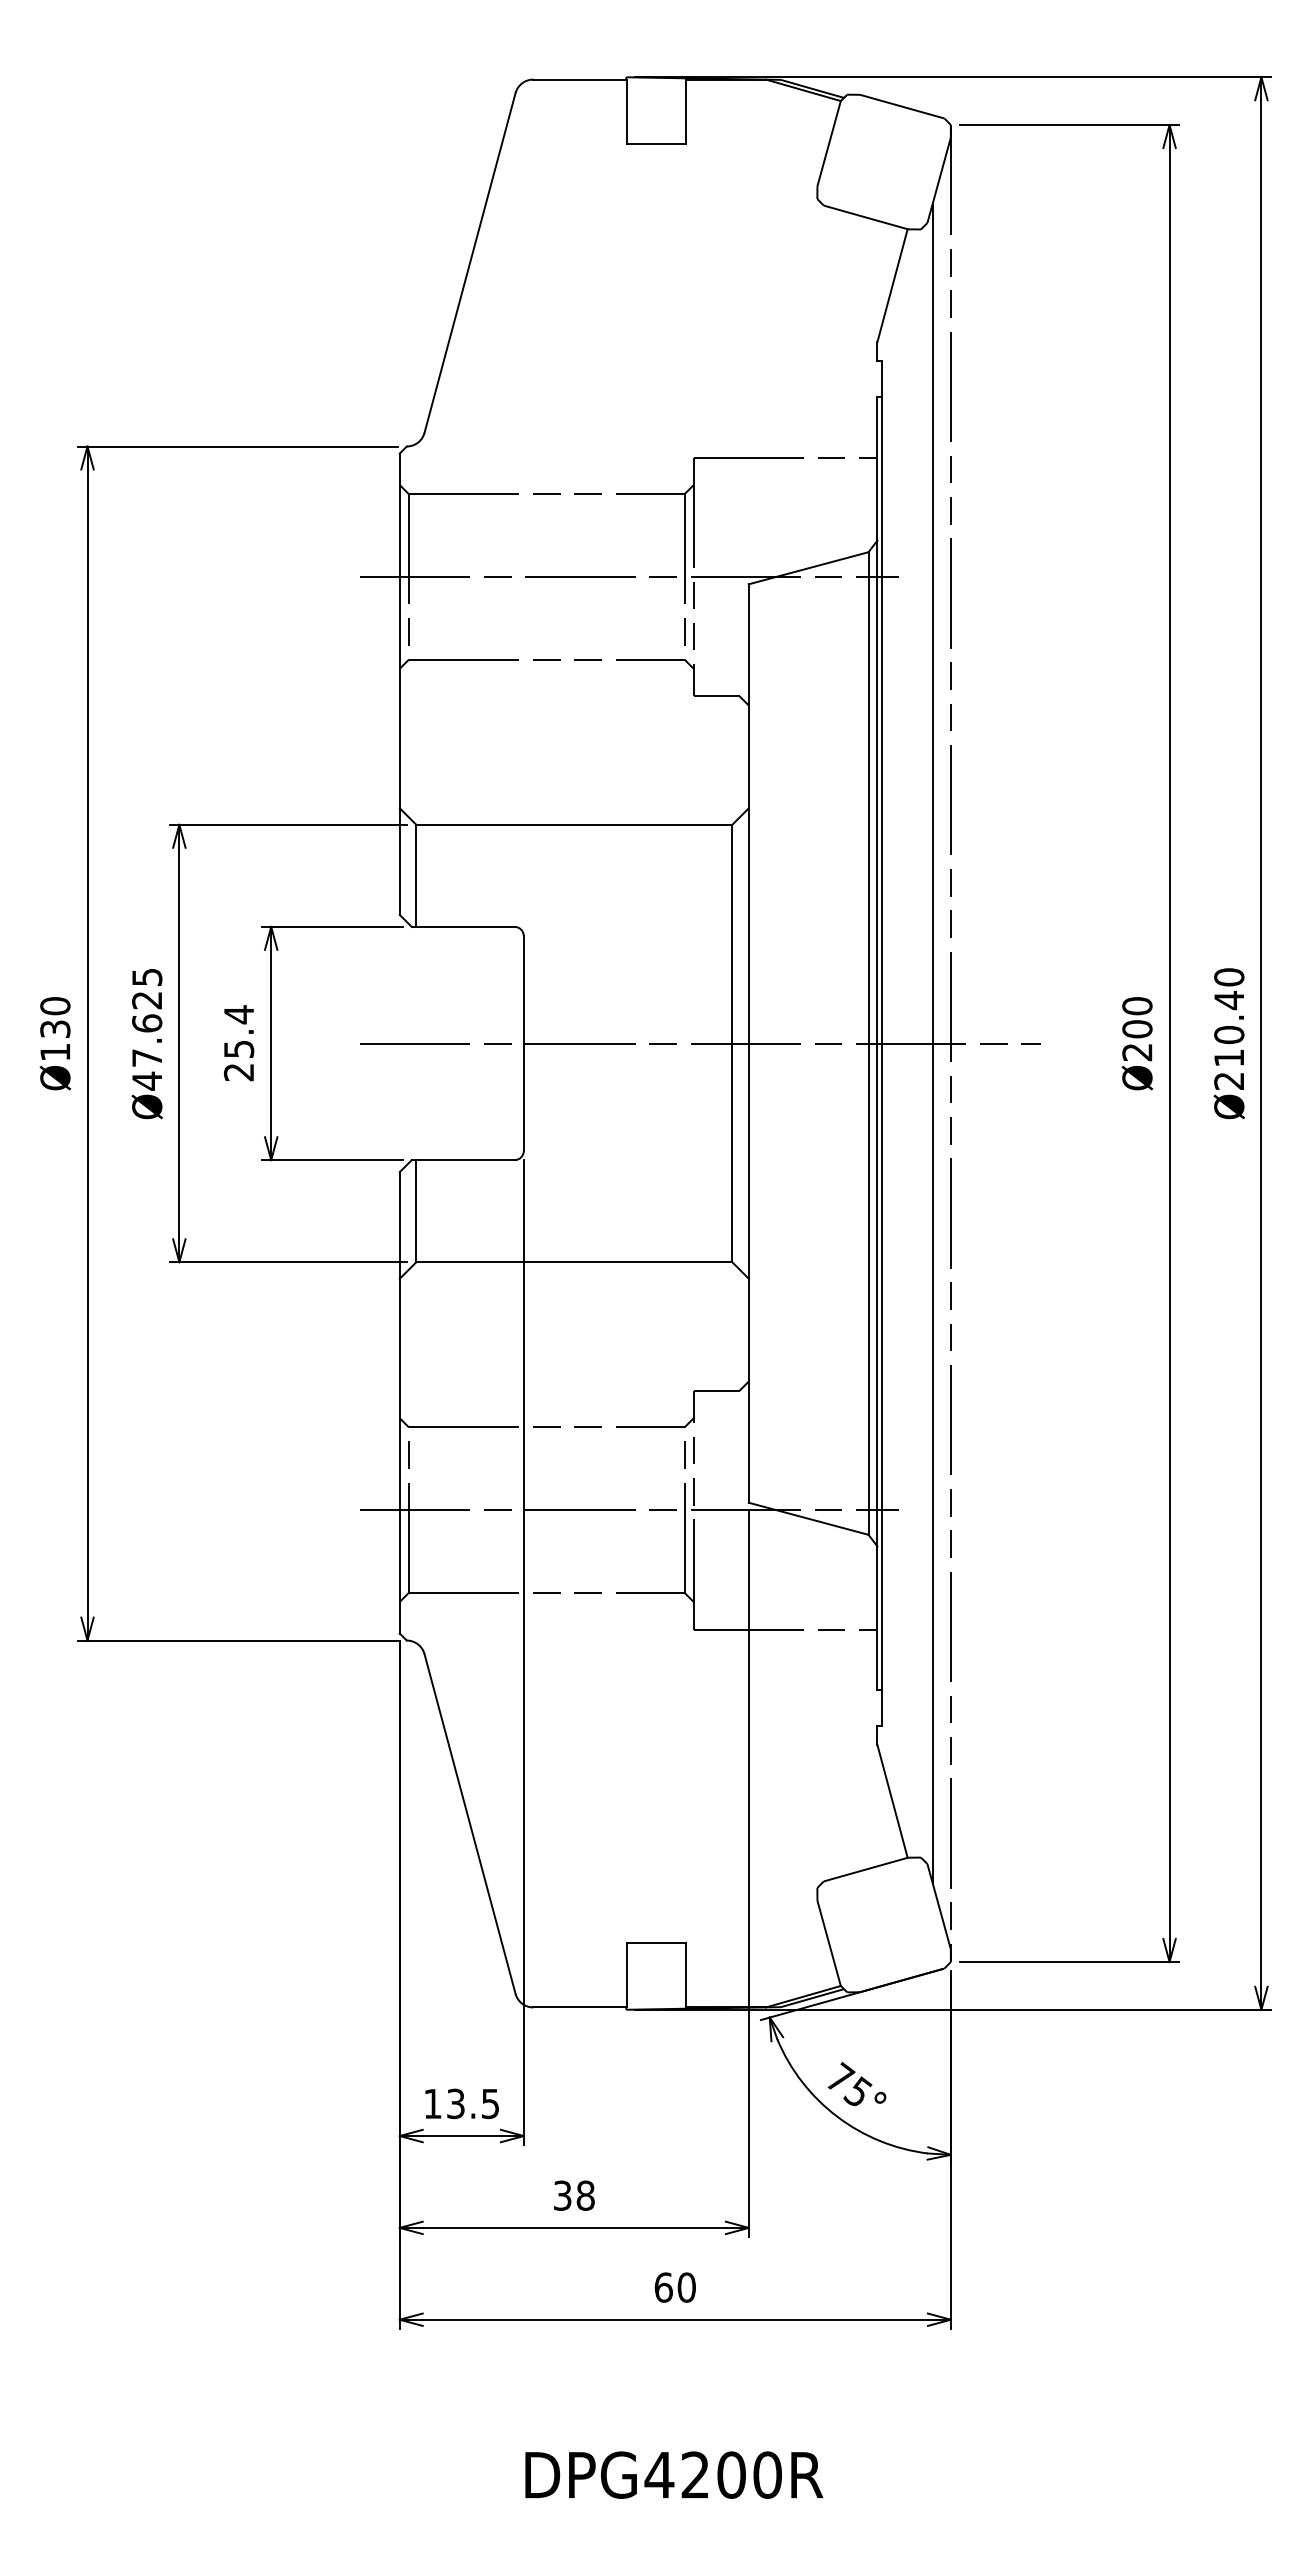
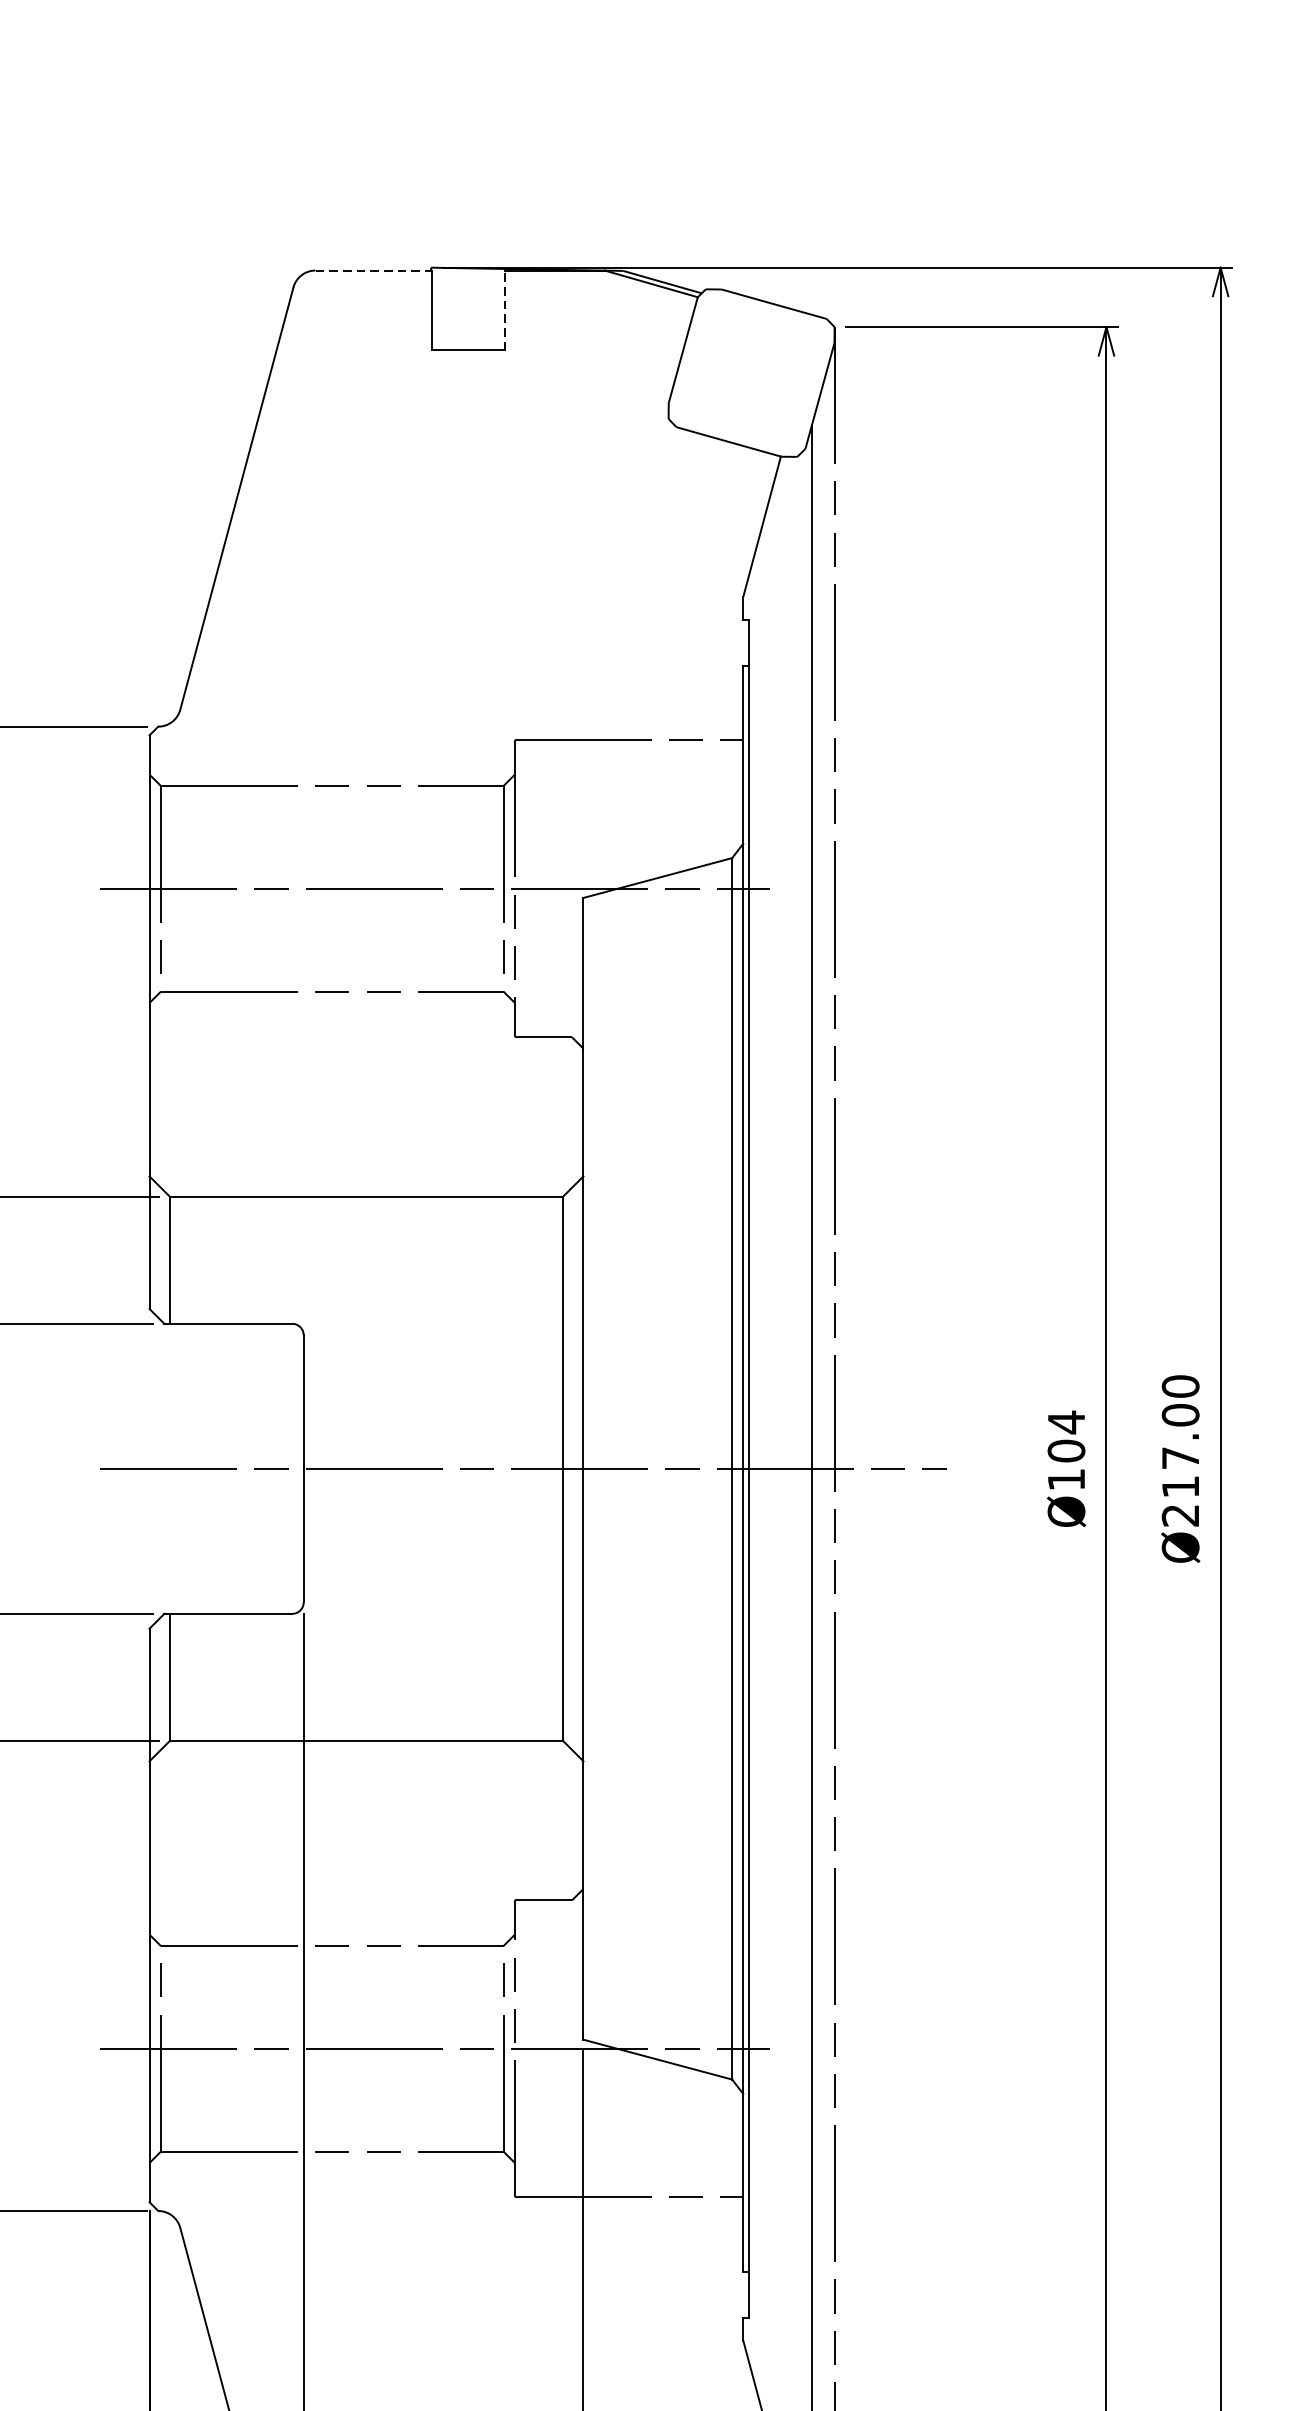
line: (580, 79) -> (374, 270), solid -> dashed
line: (685, 111) -> (504, 310), solid -> dashed
text: (1229, 1017) -> (1180, 1436), Ø210.40 -> Ø217.00
text: (1137, 1028) -> (1066, 1450), Ø200 -> Ø104

